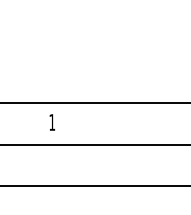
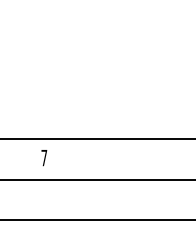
text: (52, 122) -> (44, 158), 1 -> 7

